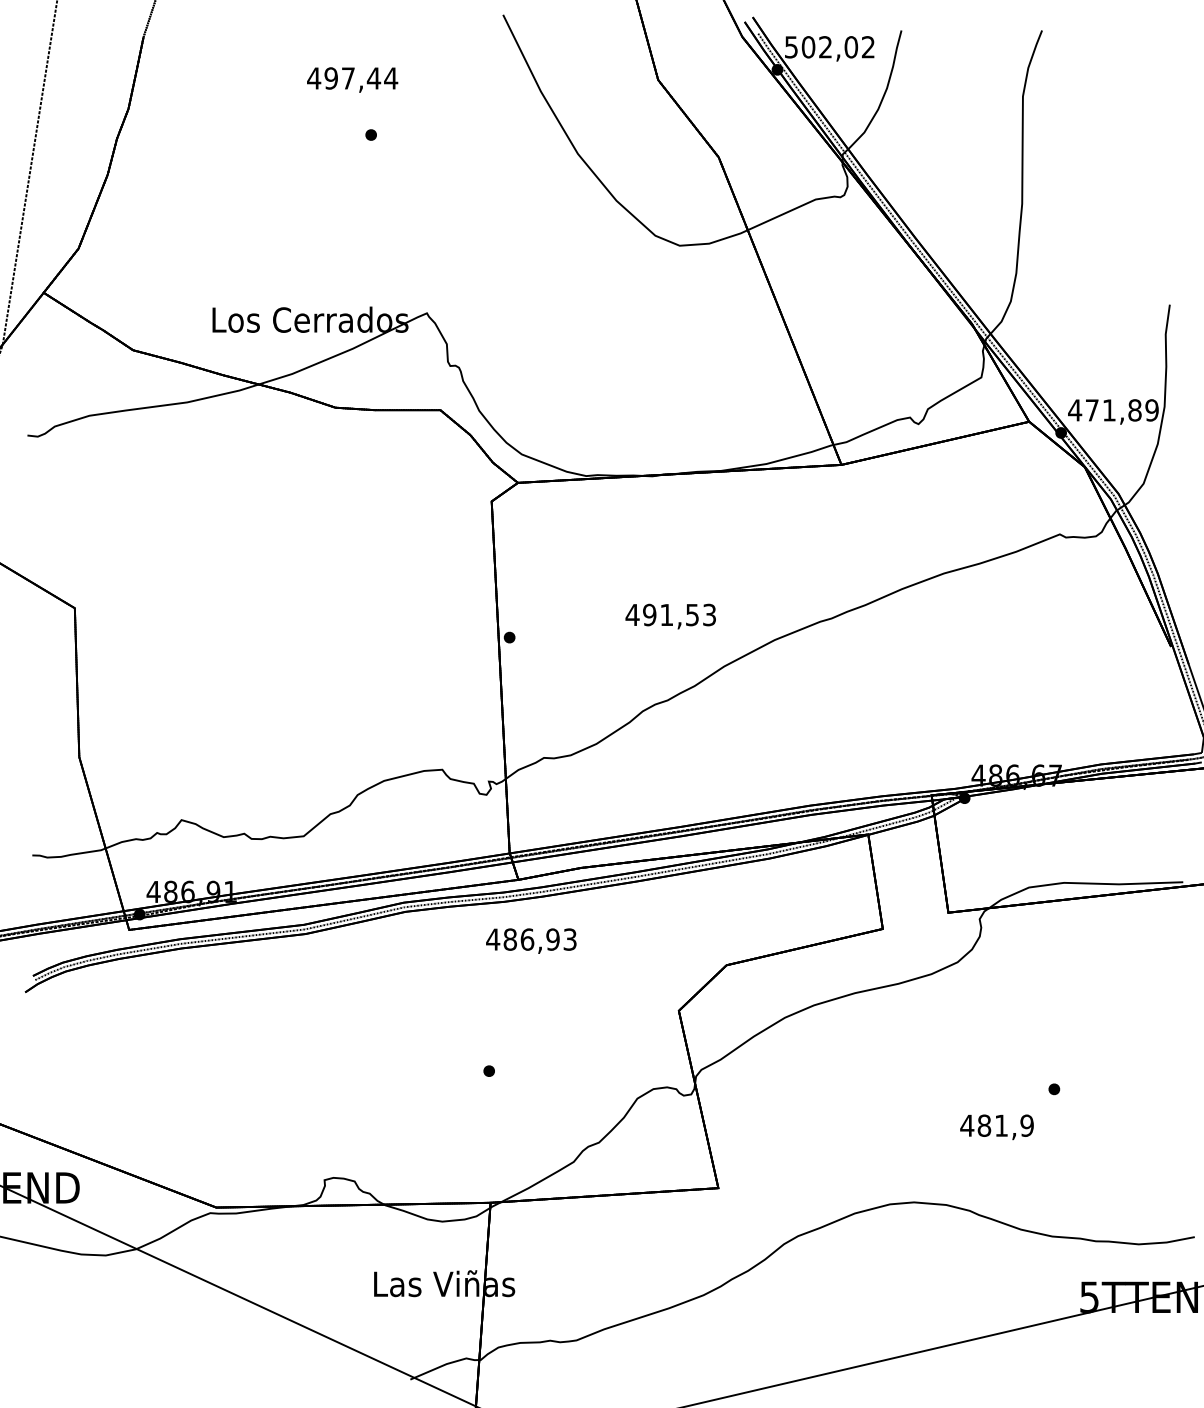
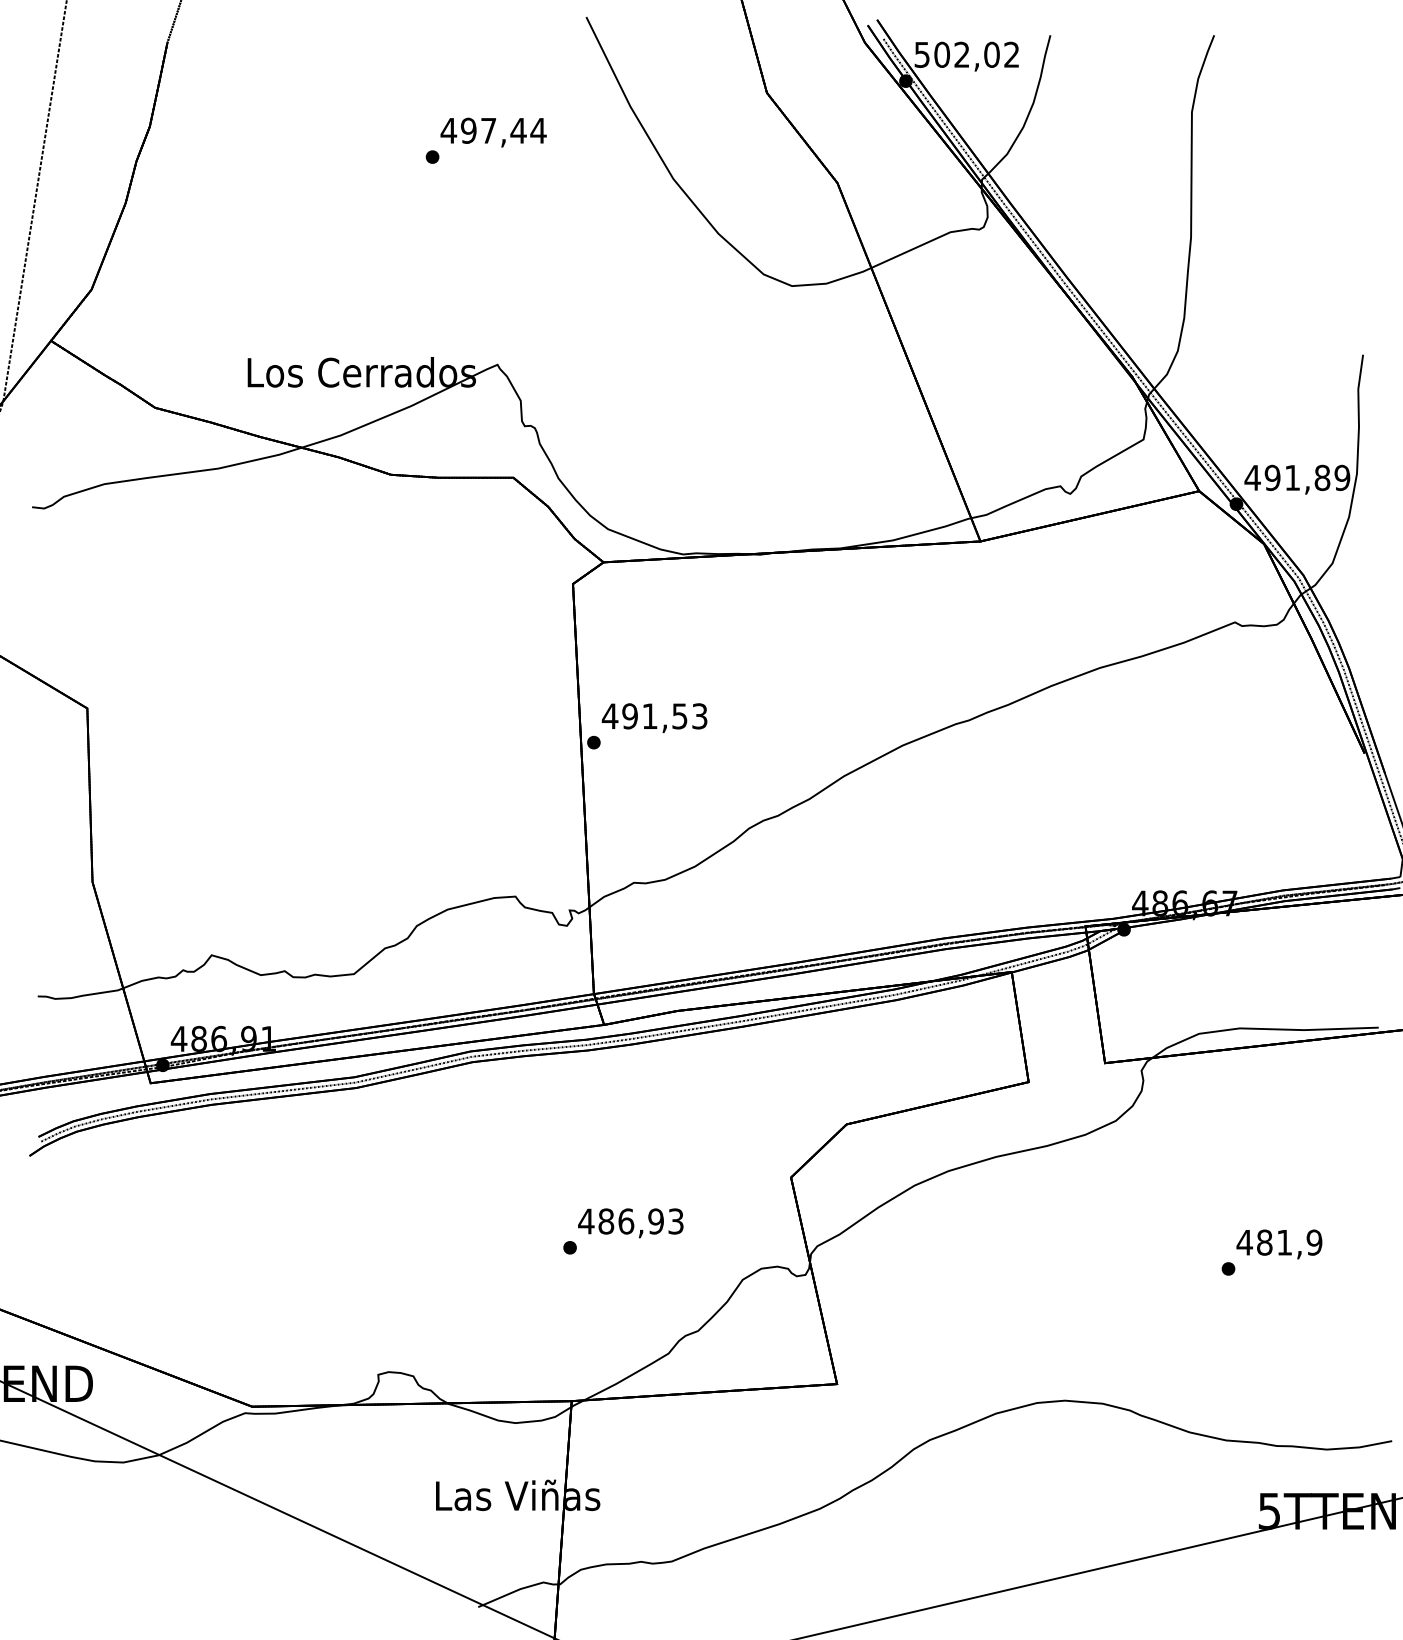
text: (352, 79) -> (493, 132), moved
text: (1091, 410) -> (1271, 478), 471,89 -> 491,89
text: (670, 616) -> (654, 718), moved
text: (531, 940) -> (631, 1222), moved
text: (996, 1127) -> (1278, 1244), moved

